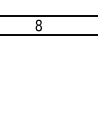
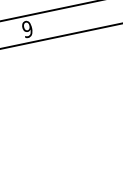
text: (38, 25) -> (27, 29), 8 -> 9

